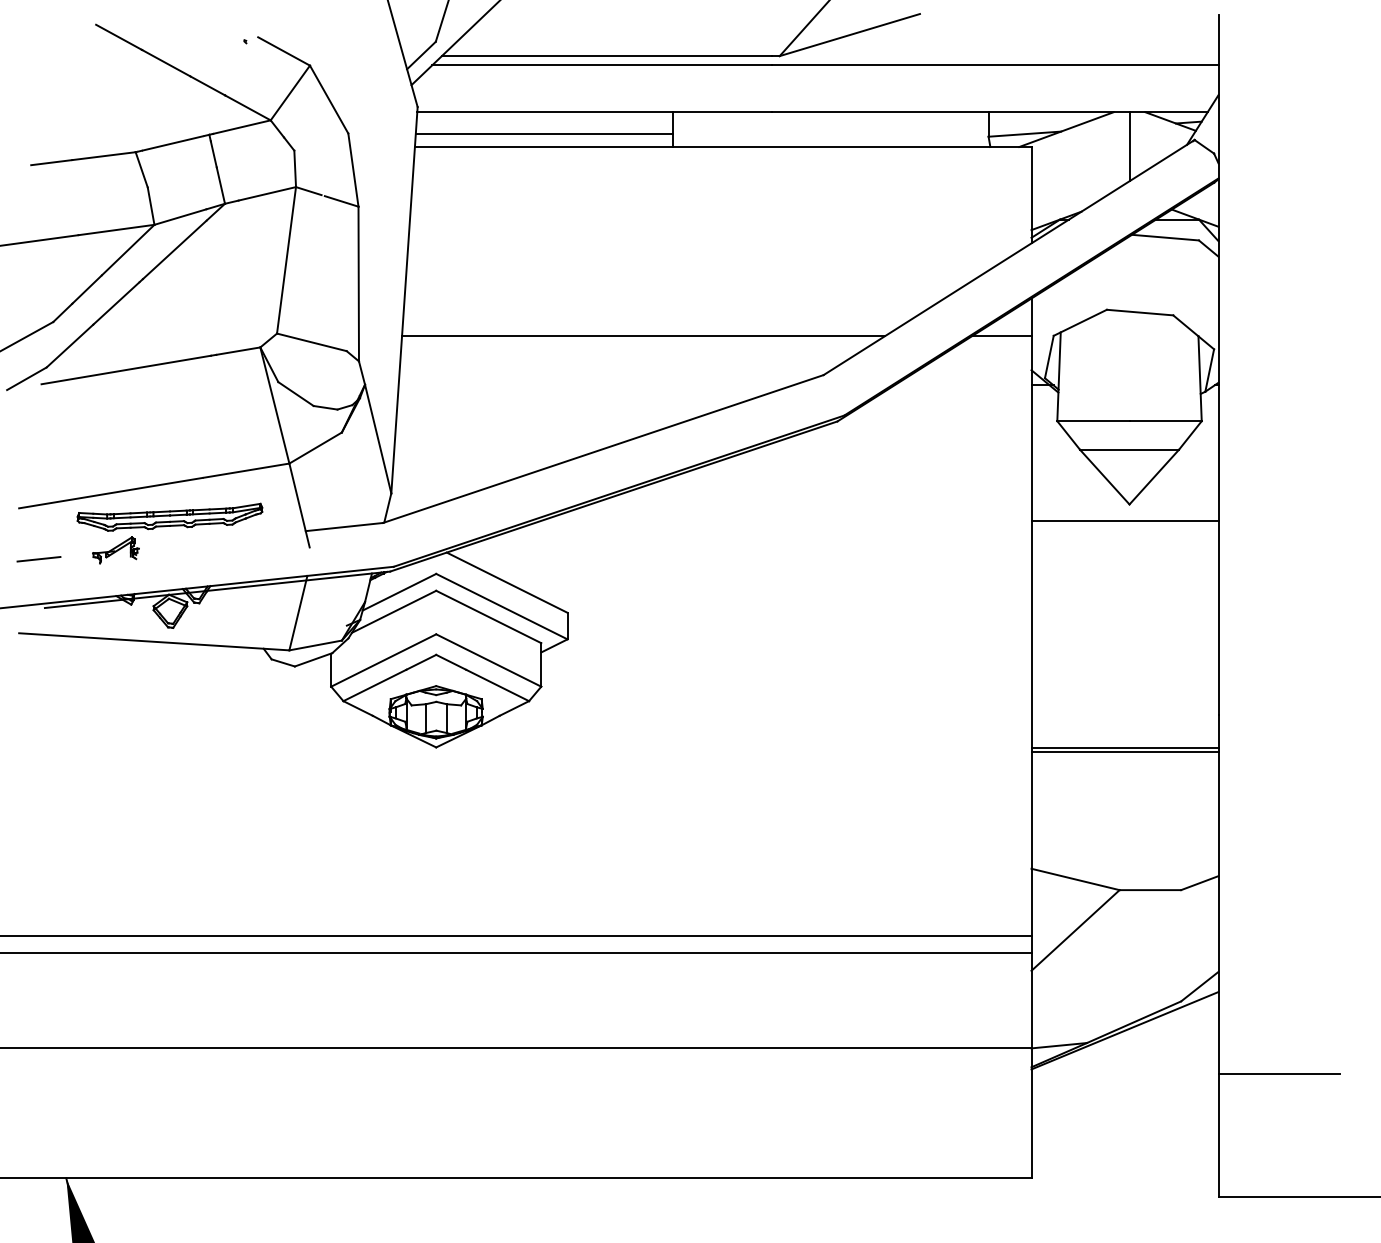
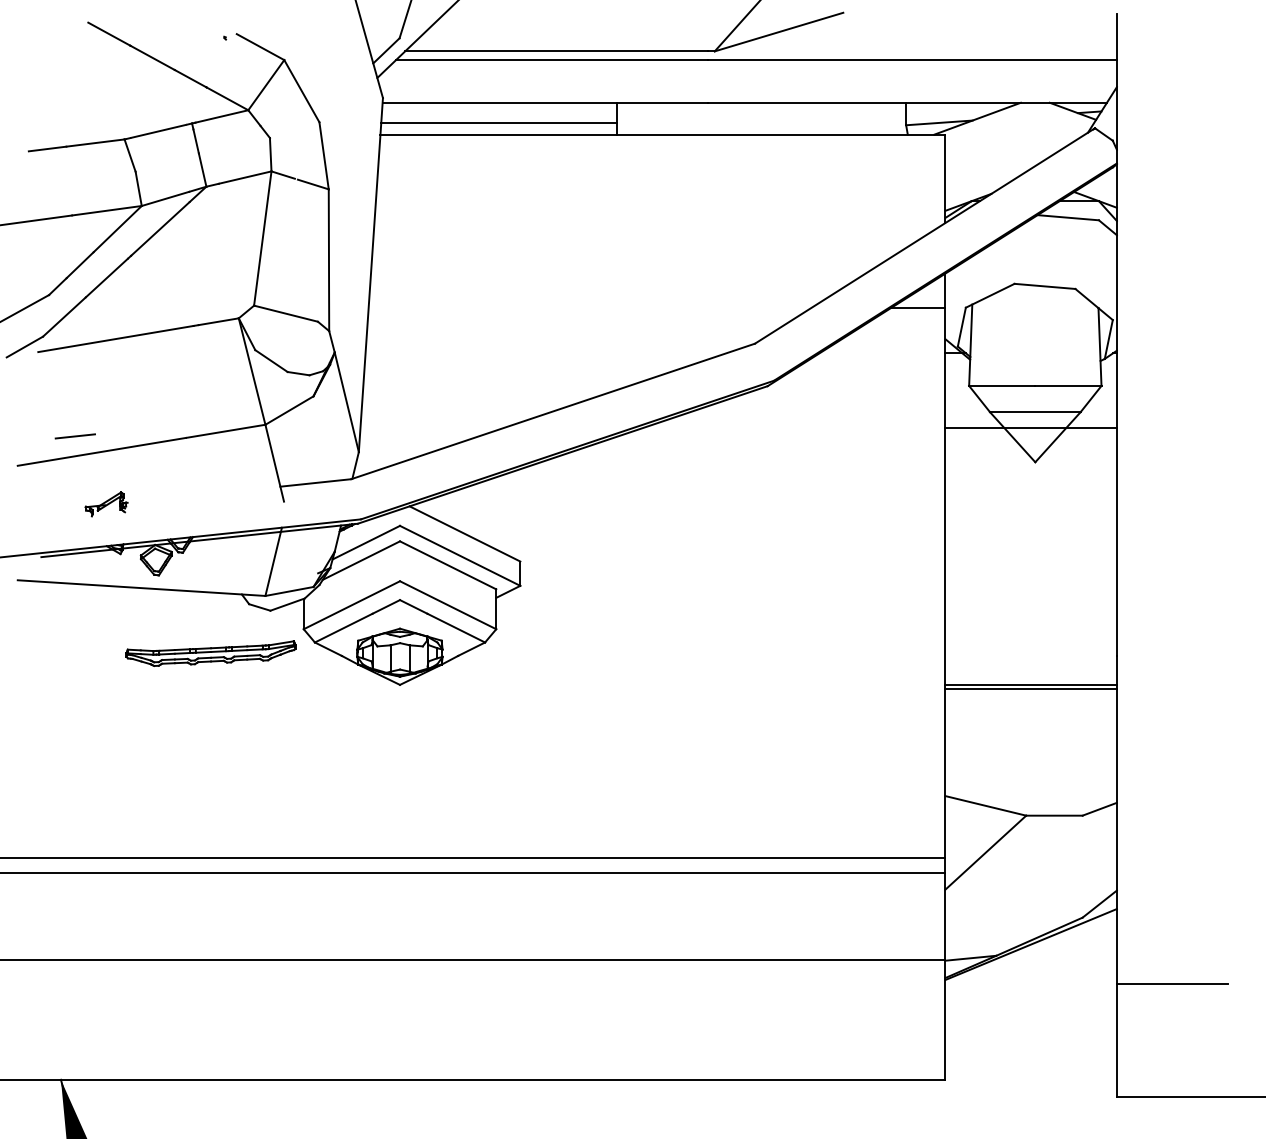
line: (1129, 146) -> (1035, 134), removed
line: (643, 336) -> (589, 308), removed
part: (169, 516) -> (210, 652), moved
line: (1124, 520) -> (1030, 427), moved
line: (38, 559) -> (74, 436), moved

